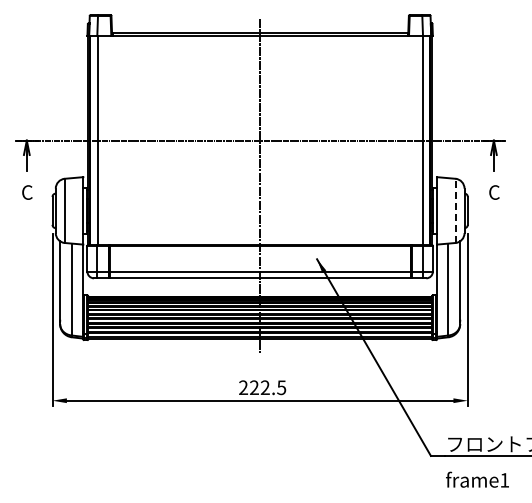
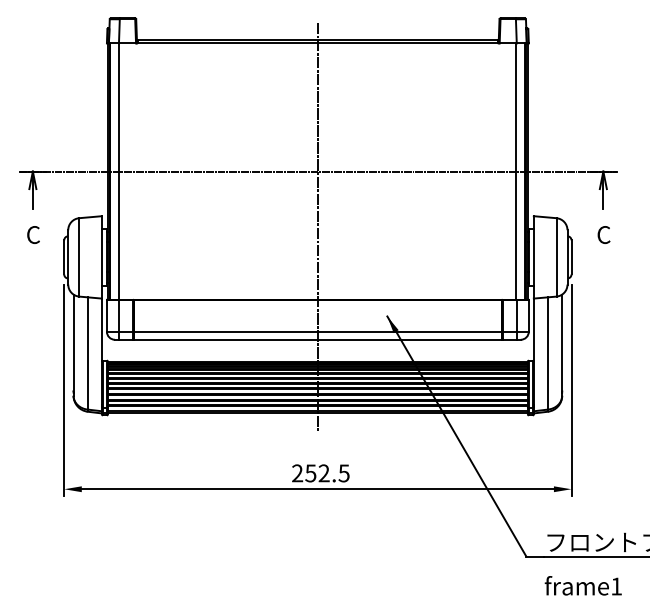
line: (455, 210) -> (556, 256), dashed -> solid
text: (253, 387) -> (309, 473), 222.5 -> 252.5

